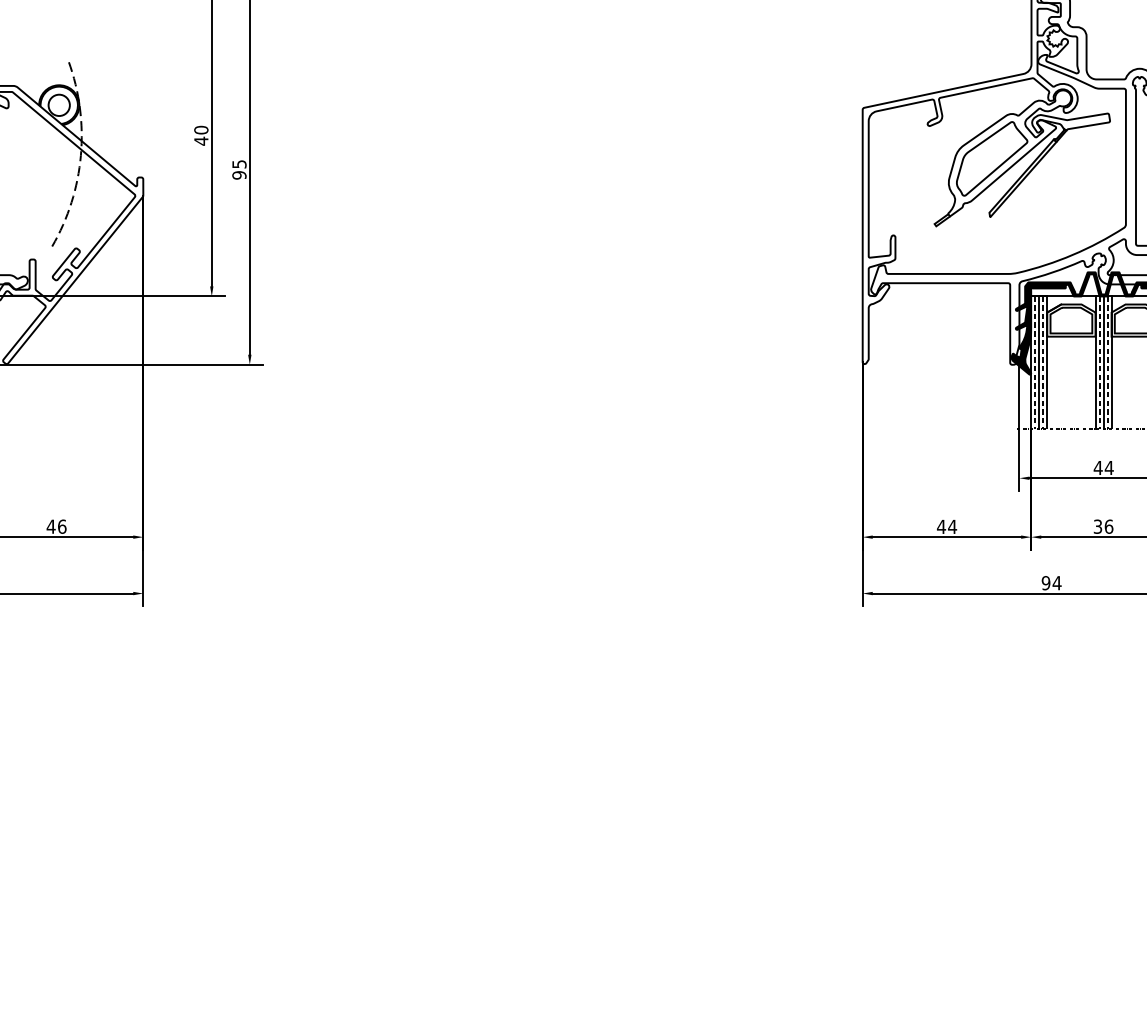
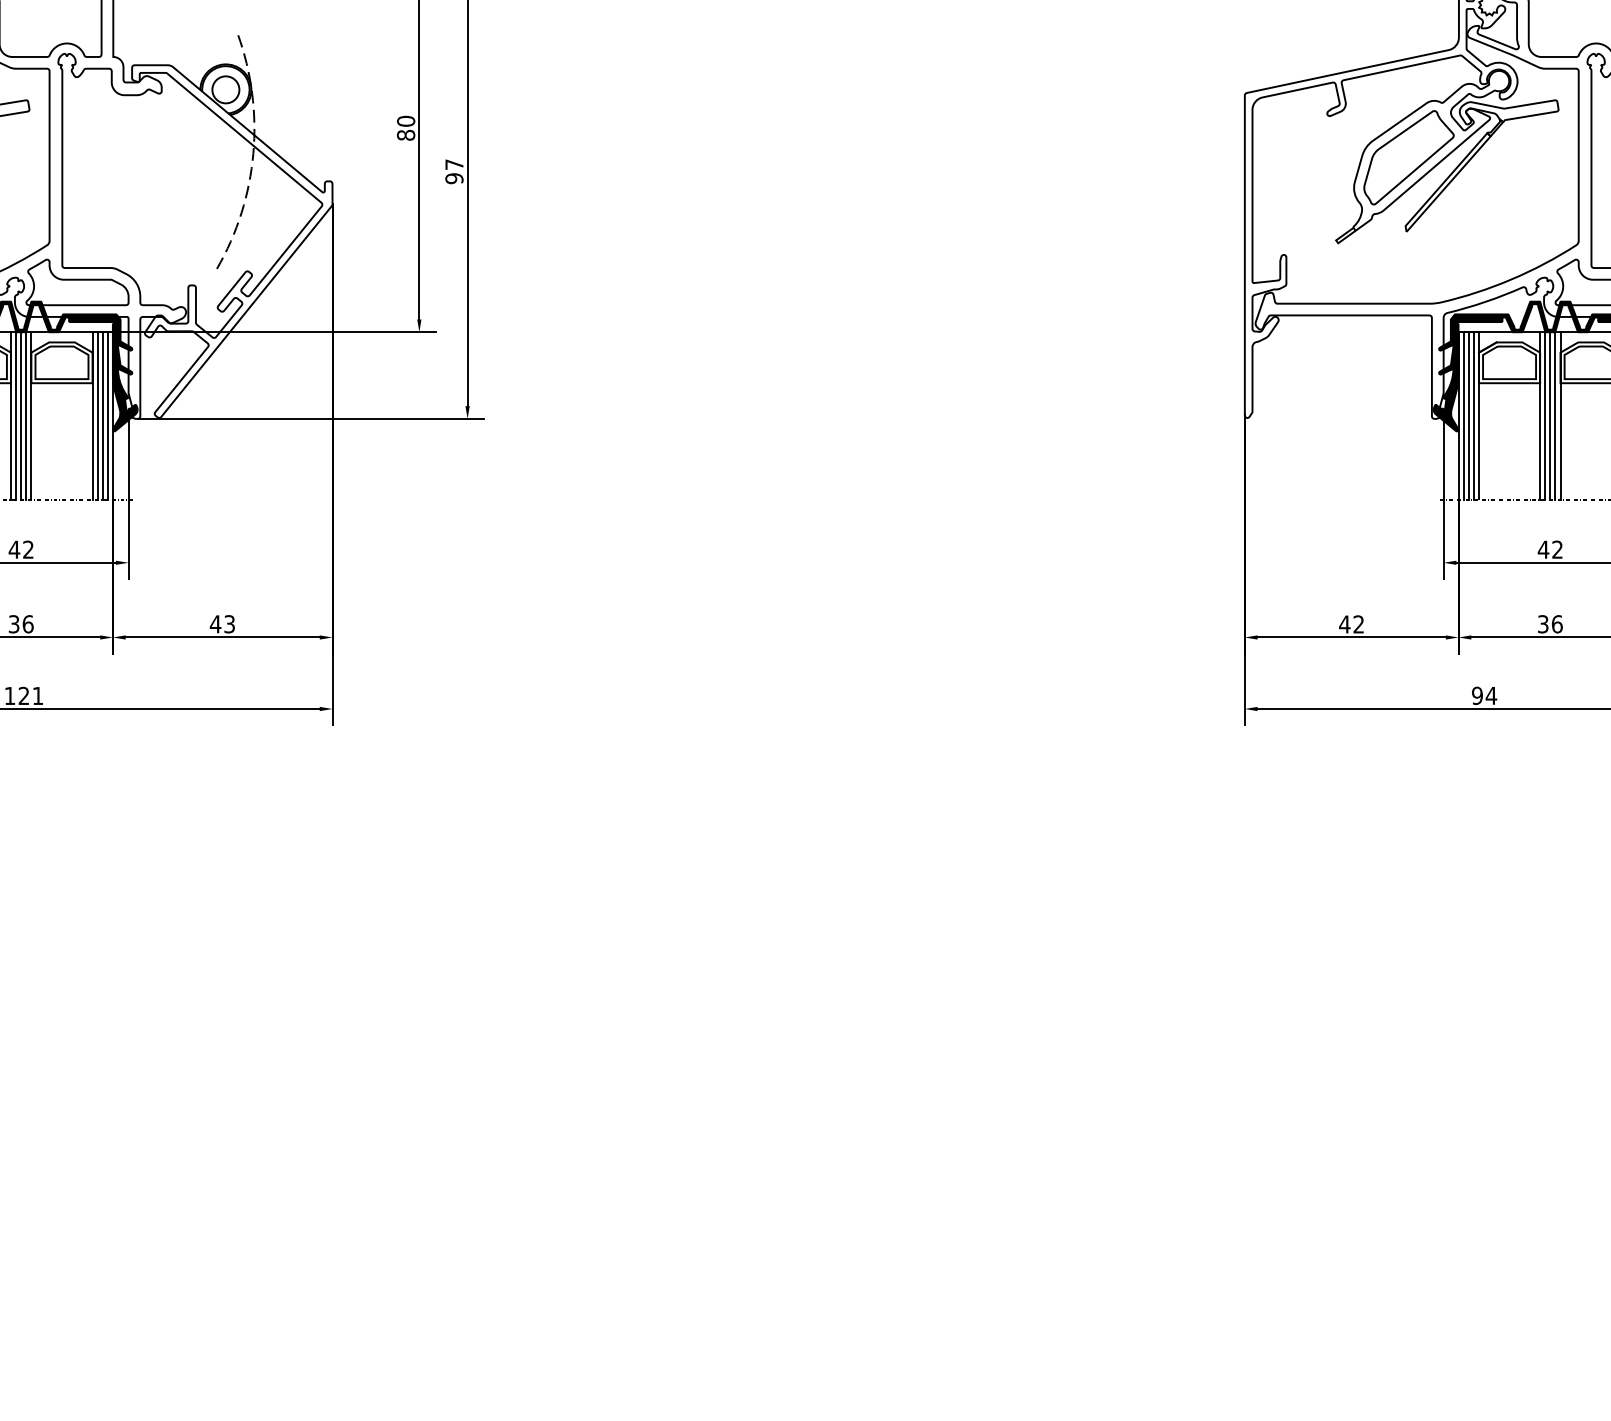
text: (201, 141) -> (406, 135), 40 -> 80
text: (239, 164) -> (454, 164), 95 -> 97
line: (1035, 362) -> (1463, 416), dashed -> solid
line: (1042, 362) -> (1473, 416), dashed -> solid
line: (1099, 362) -> (1545, 416), dashed -> solid
line: (1107, 362) -> (1555, 416), dashed -> solid
text: (1109, 467) -> (1557, 549), 44 -> 42
text: (62, 526) -> (229, 624), 46 -> 43
text: (952, 526) -> (1358, 624), 44 -> 42

